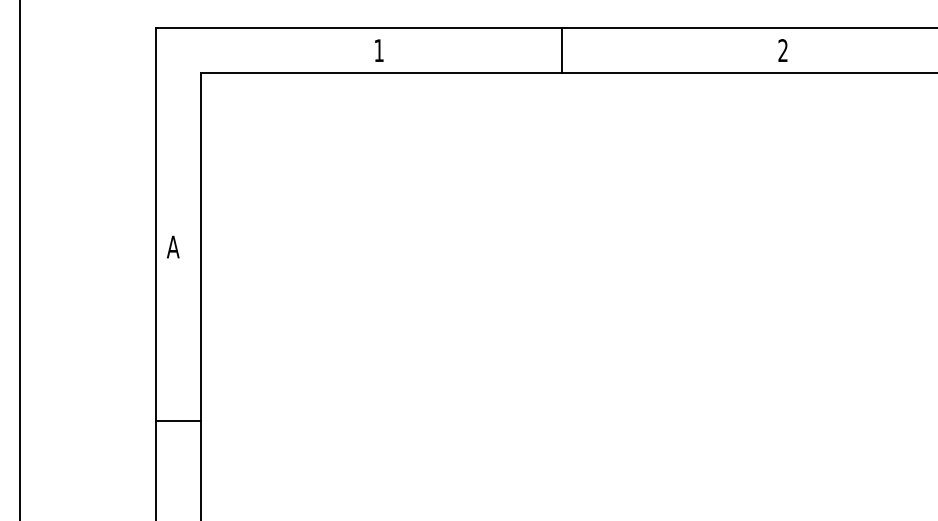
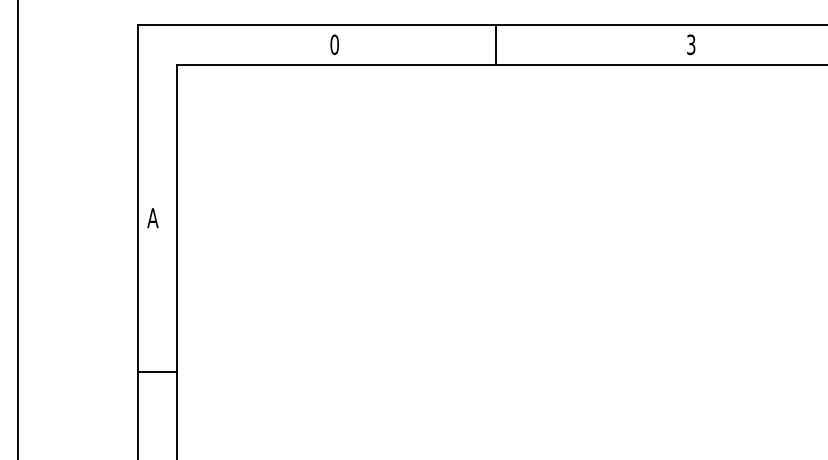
text: (378, 50) -> (334, 44), 1 -> 0
text: (783, 51) -> (691, 45), 2 -> 3

